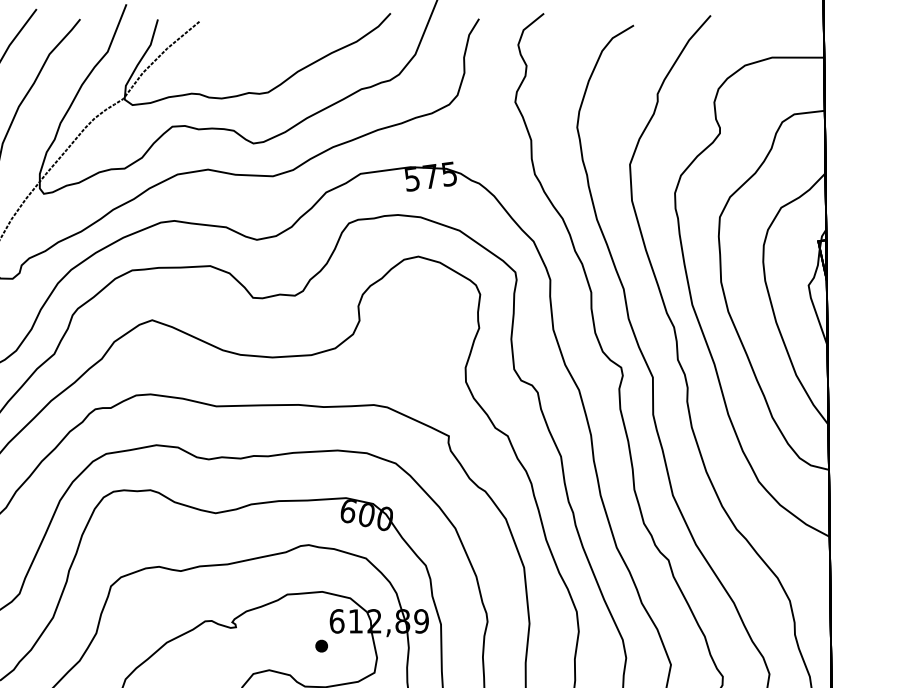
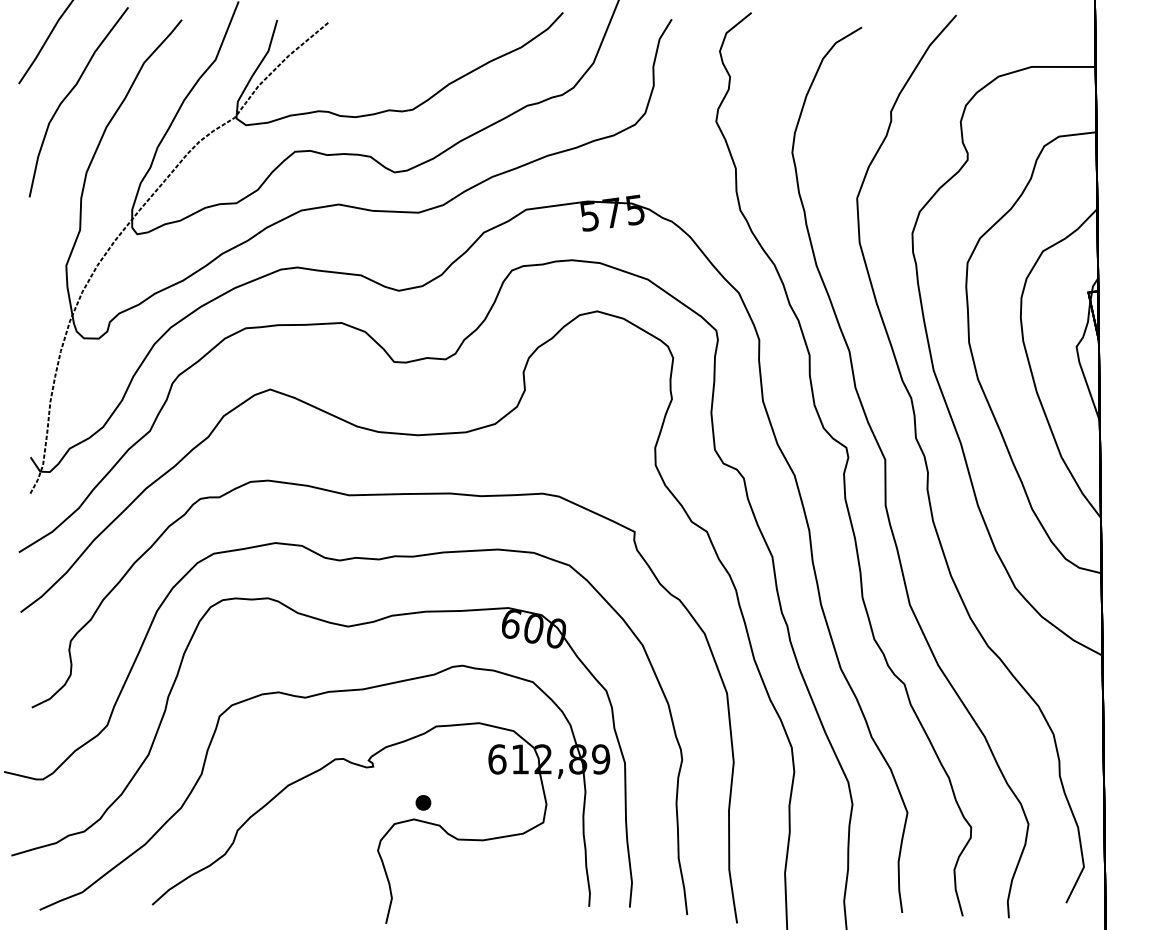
part: (321, 645) -> (423, 802), moved

